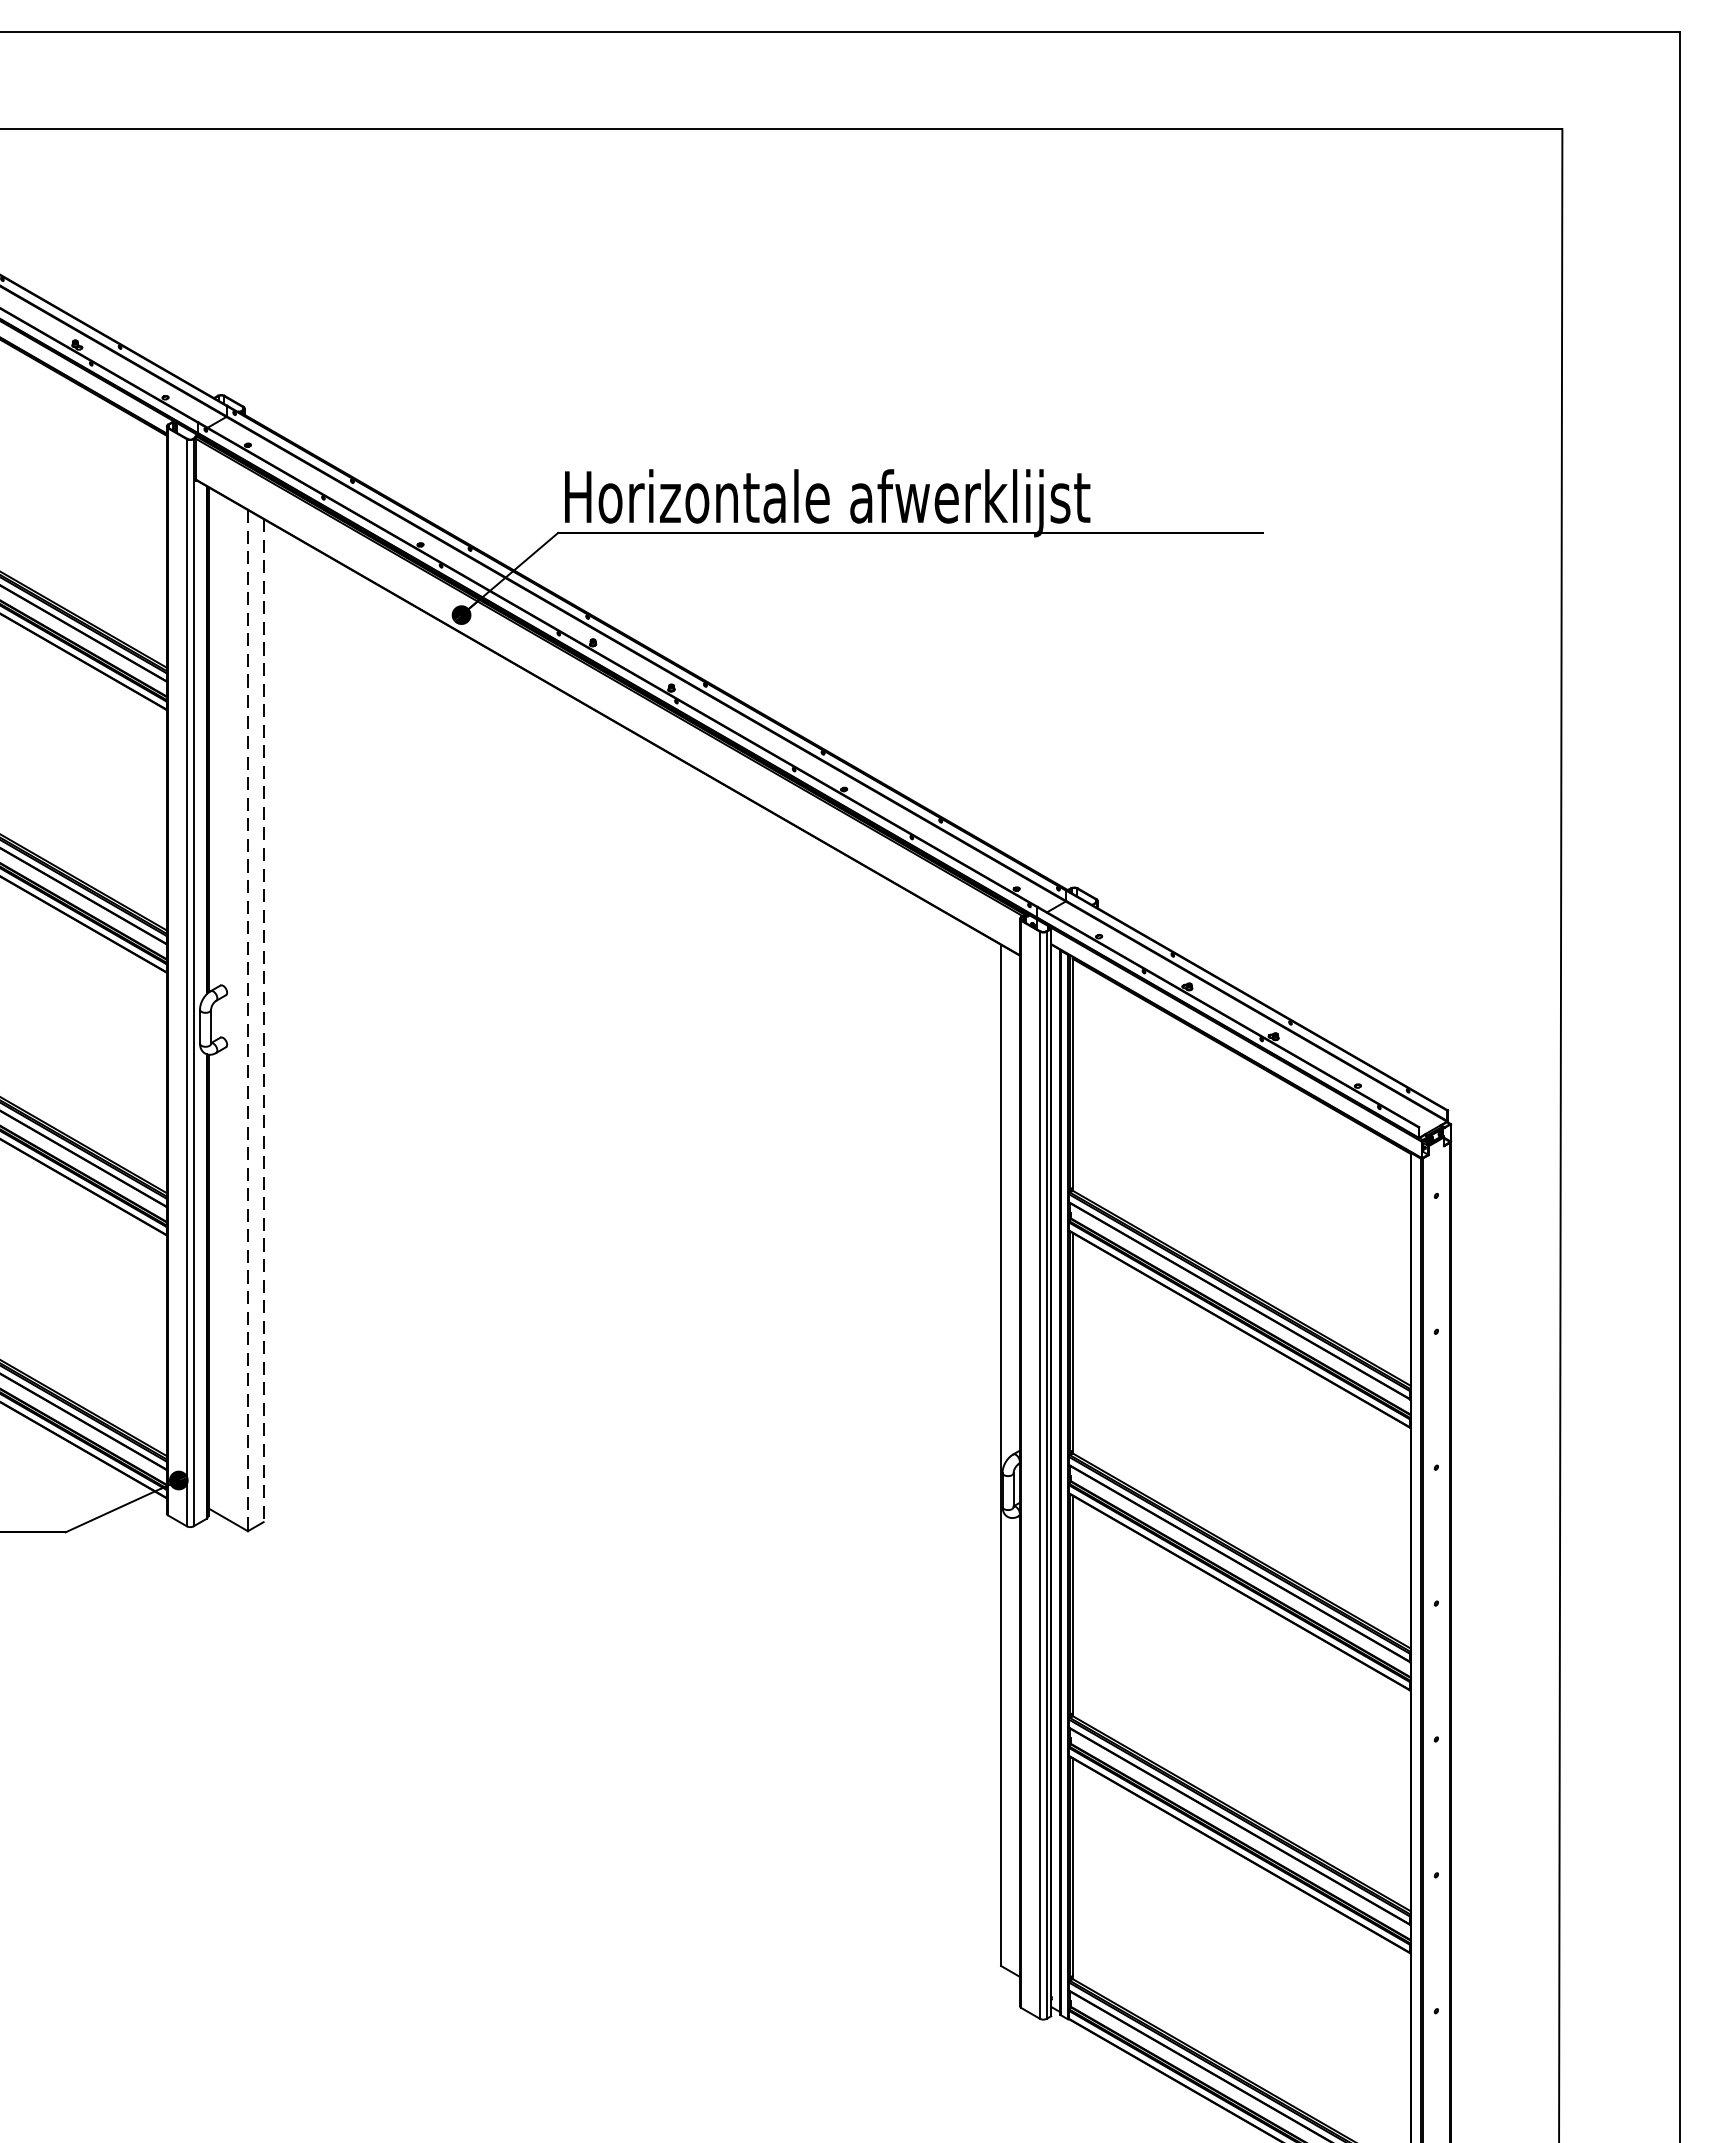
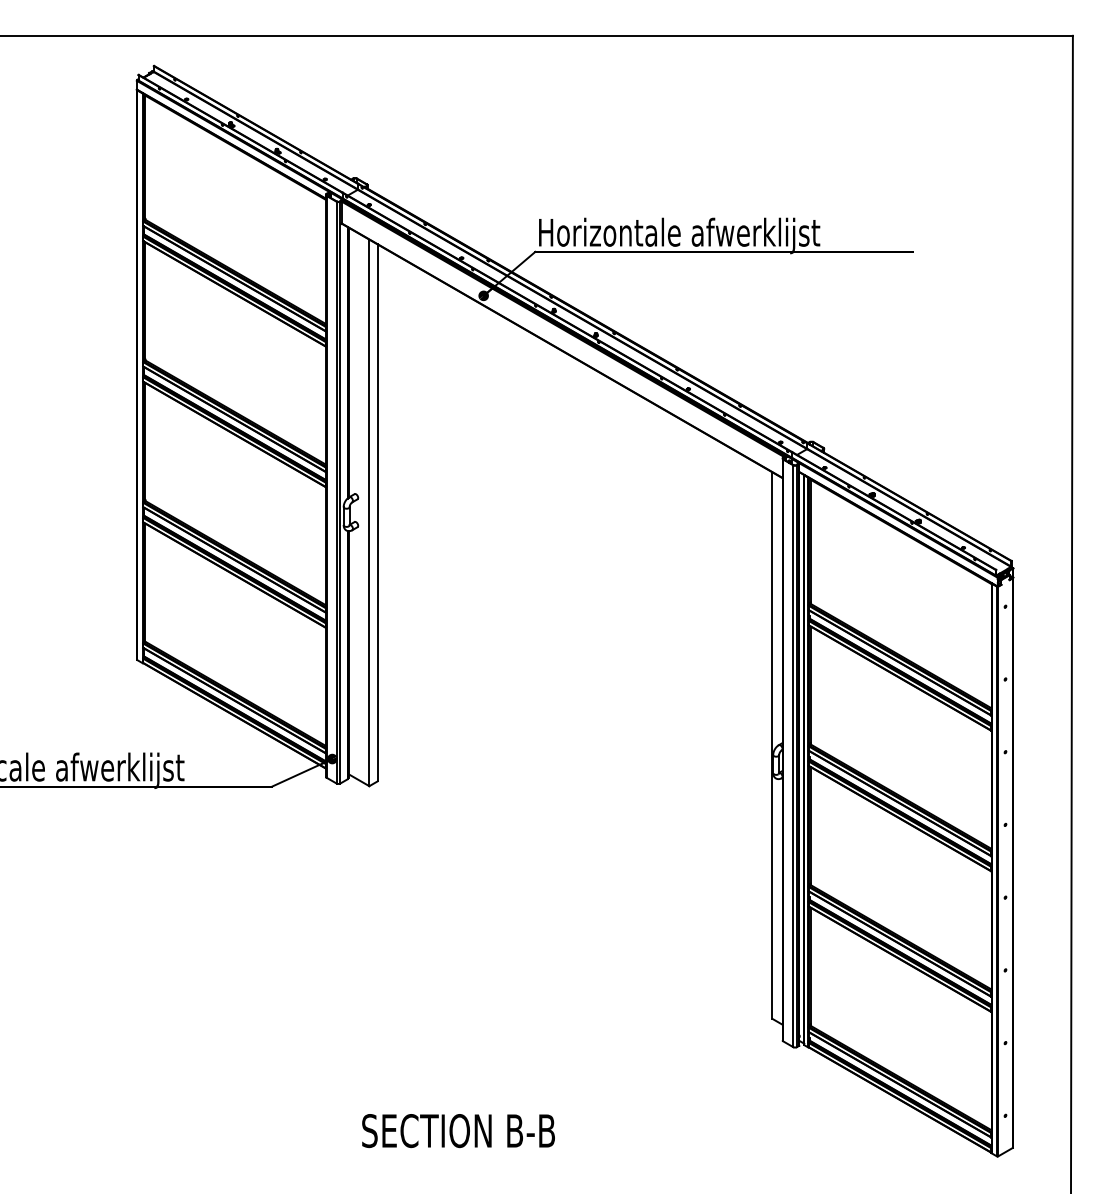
line: (248, 1021) -> (369, 513), dashed -> solid
line: (263, 1021) -> (377, 513), dashed -> solid

